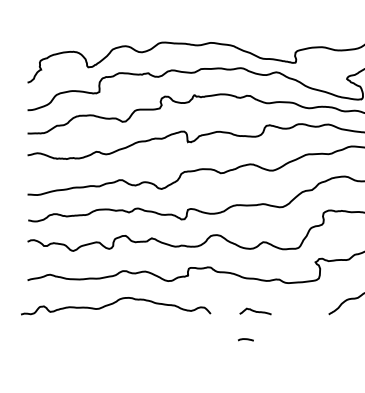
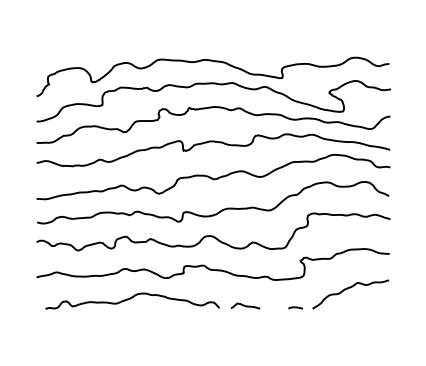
curve: (115, 303) -> (132, 298), moved
curve: (245, 339) -> (295, 307), moved

